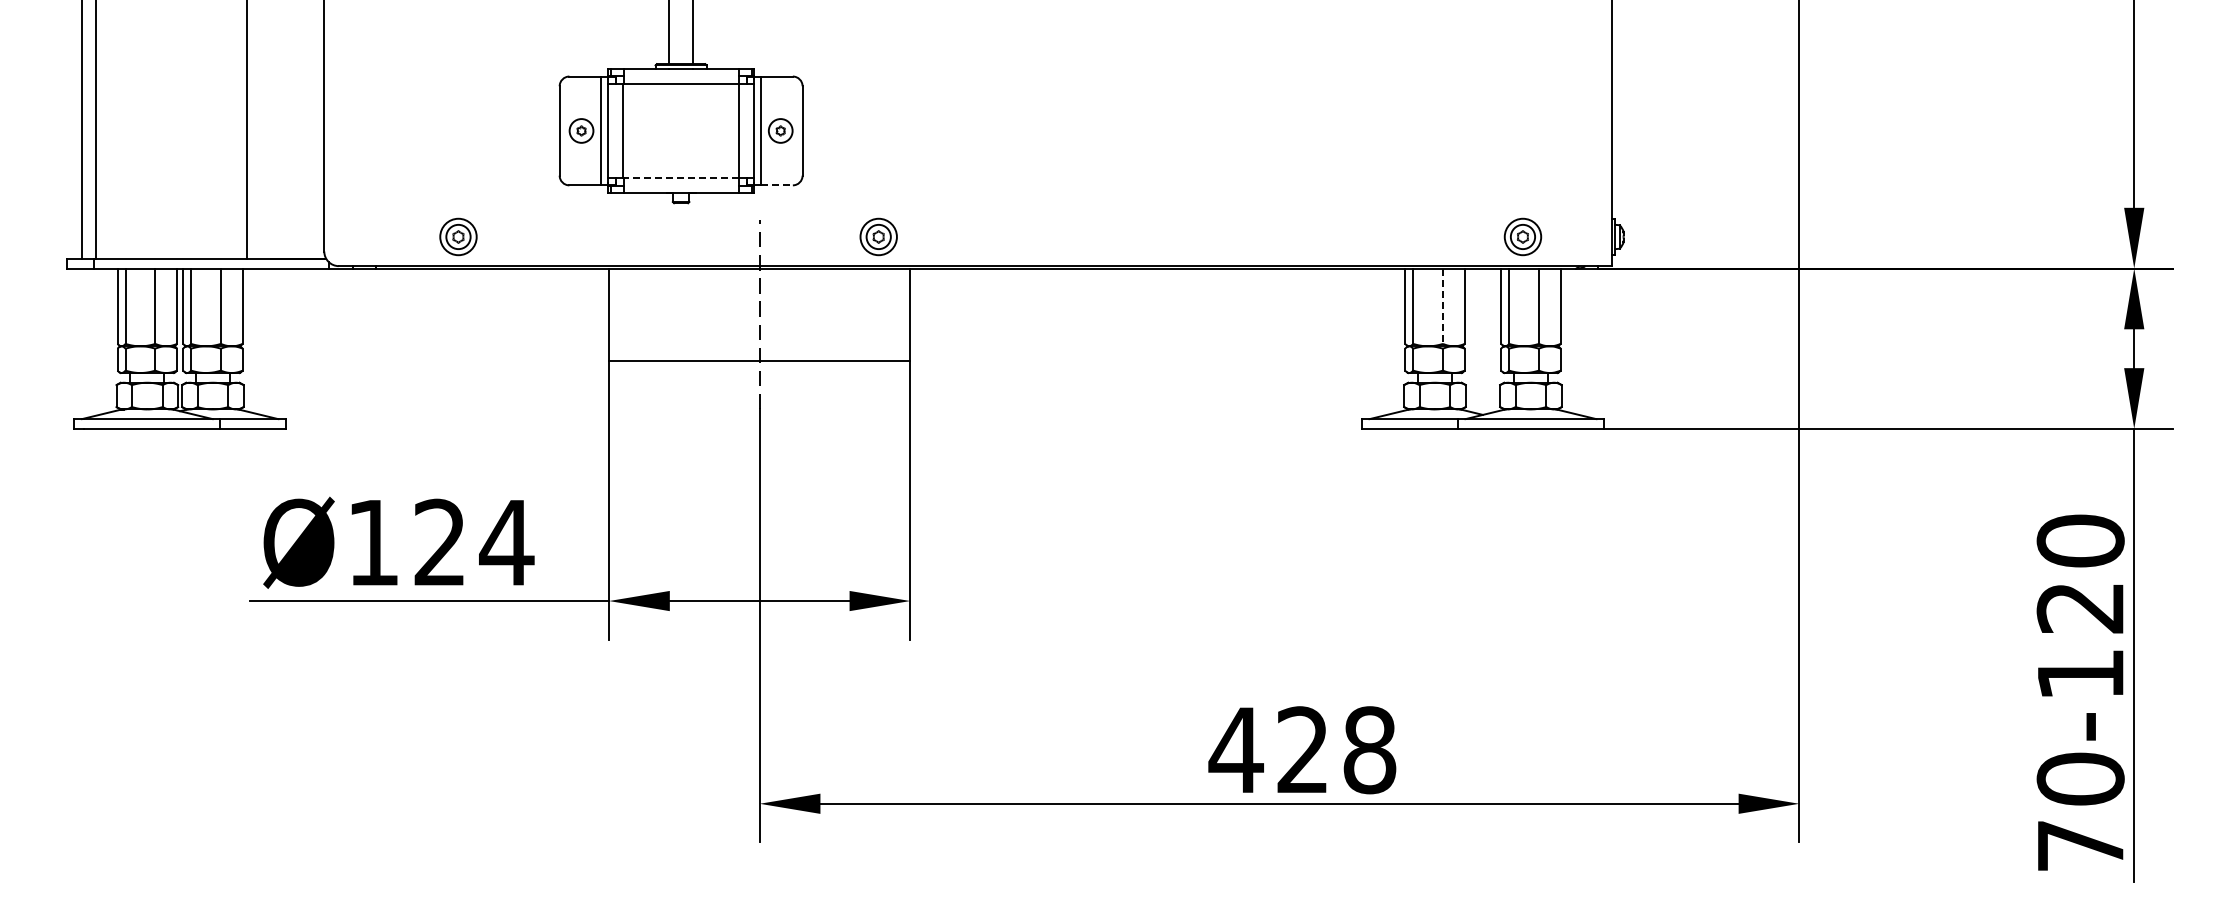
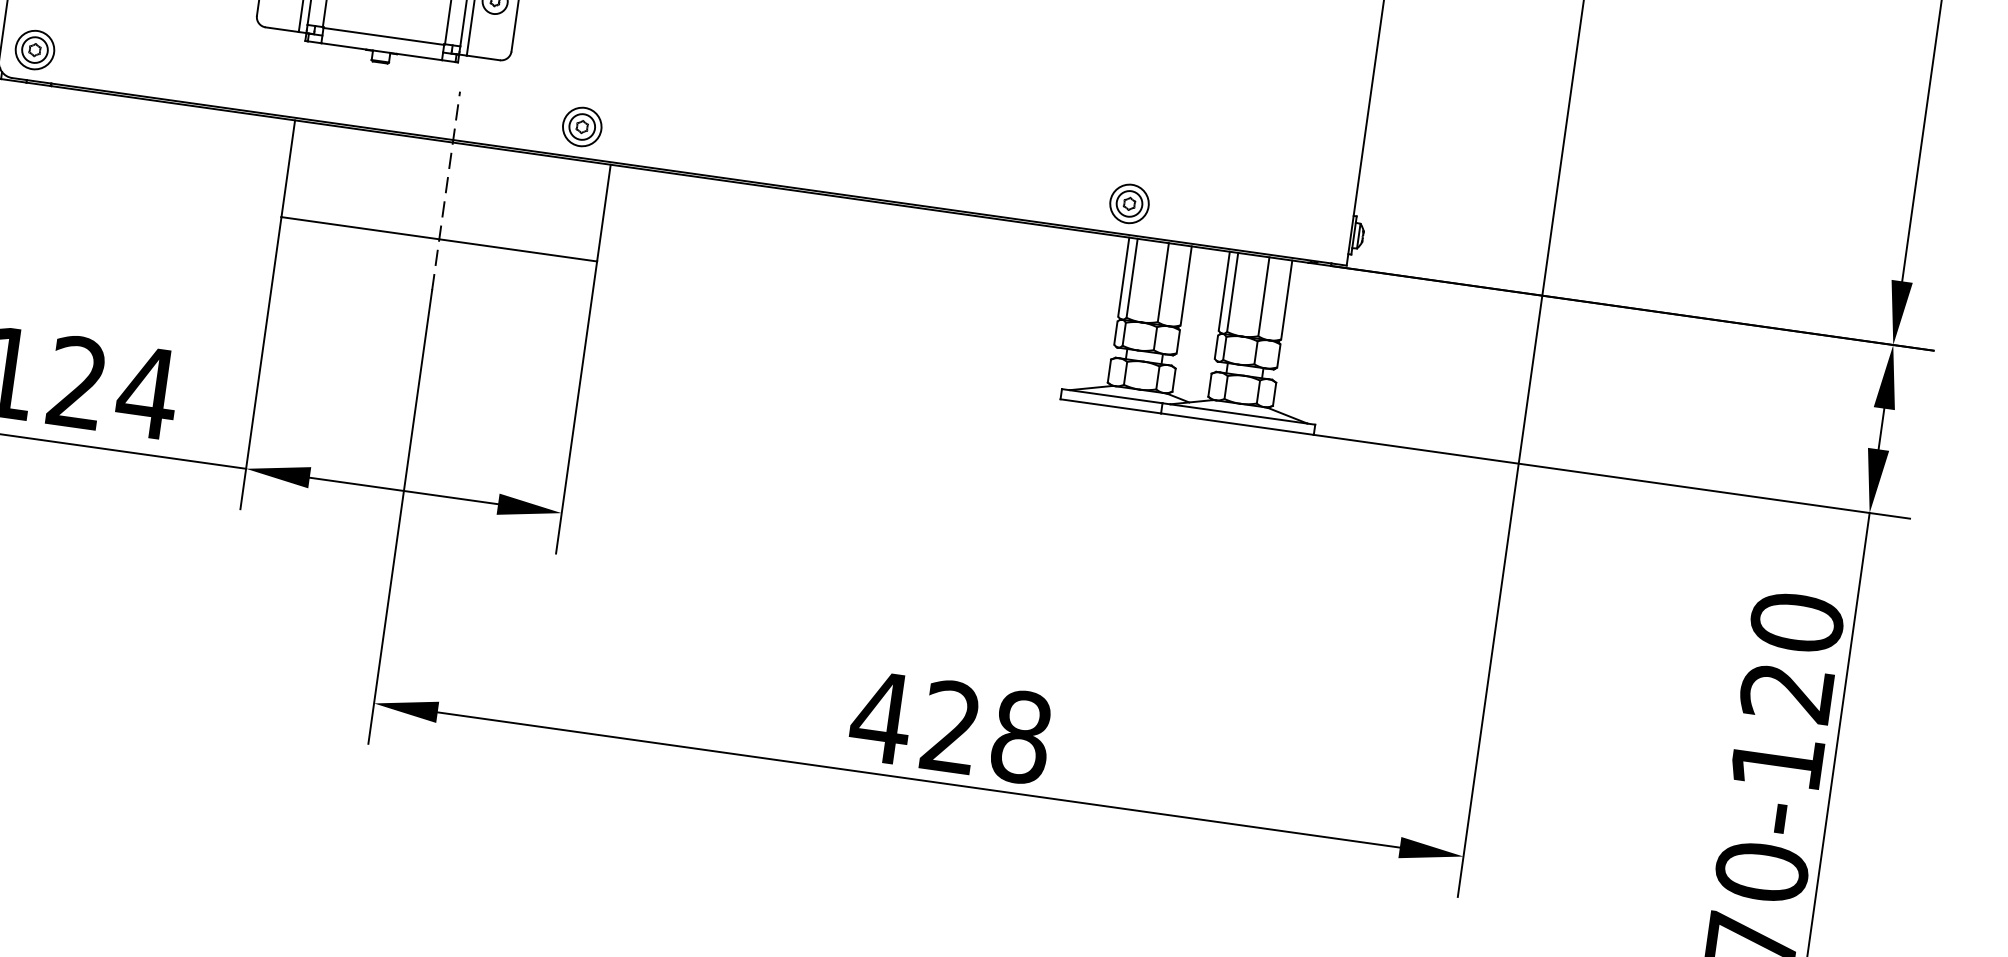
line: (681, 178) -> (384, 36), dashed -> solid
line: (777, 185) -> (483, 58), dashed -> solid
part: (458, 236) -> (35, 49), moved
part: (1522, 236) -> (1129, 203), moved
line: (1442, 306) -> (1162, 282), dashed -> solid

